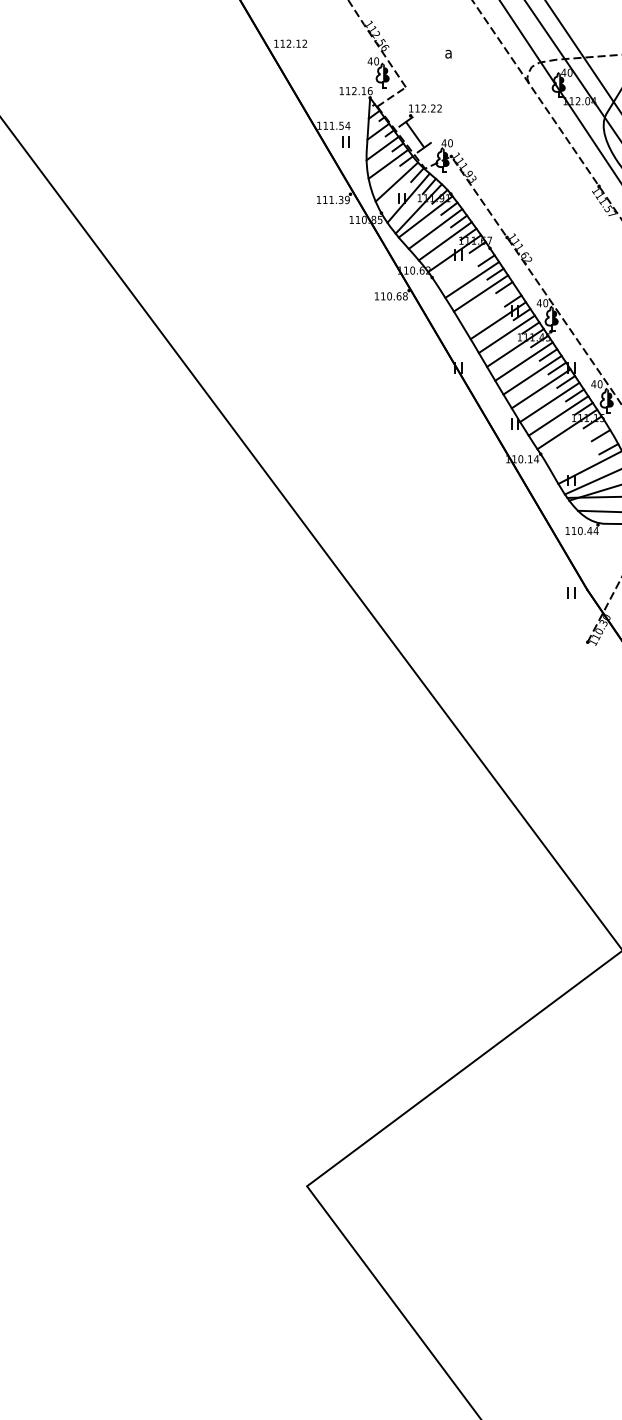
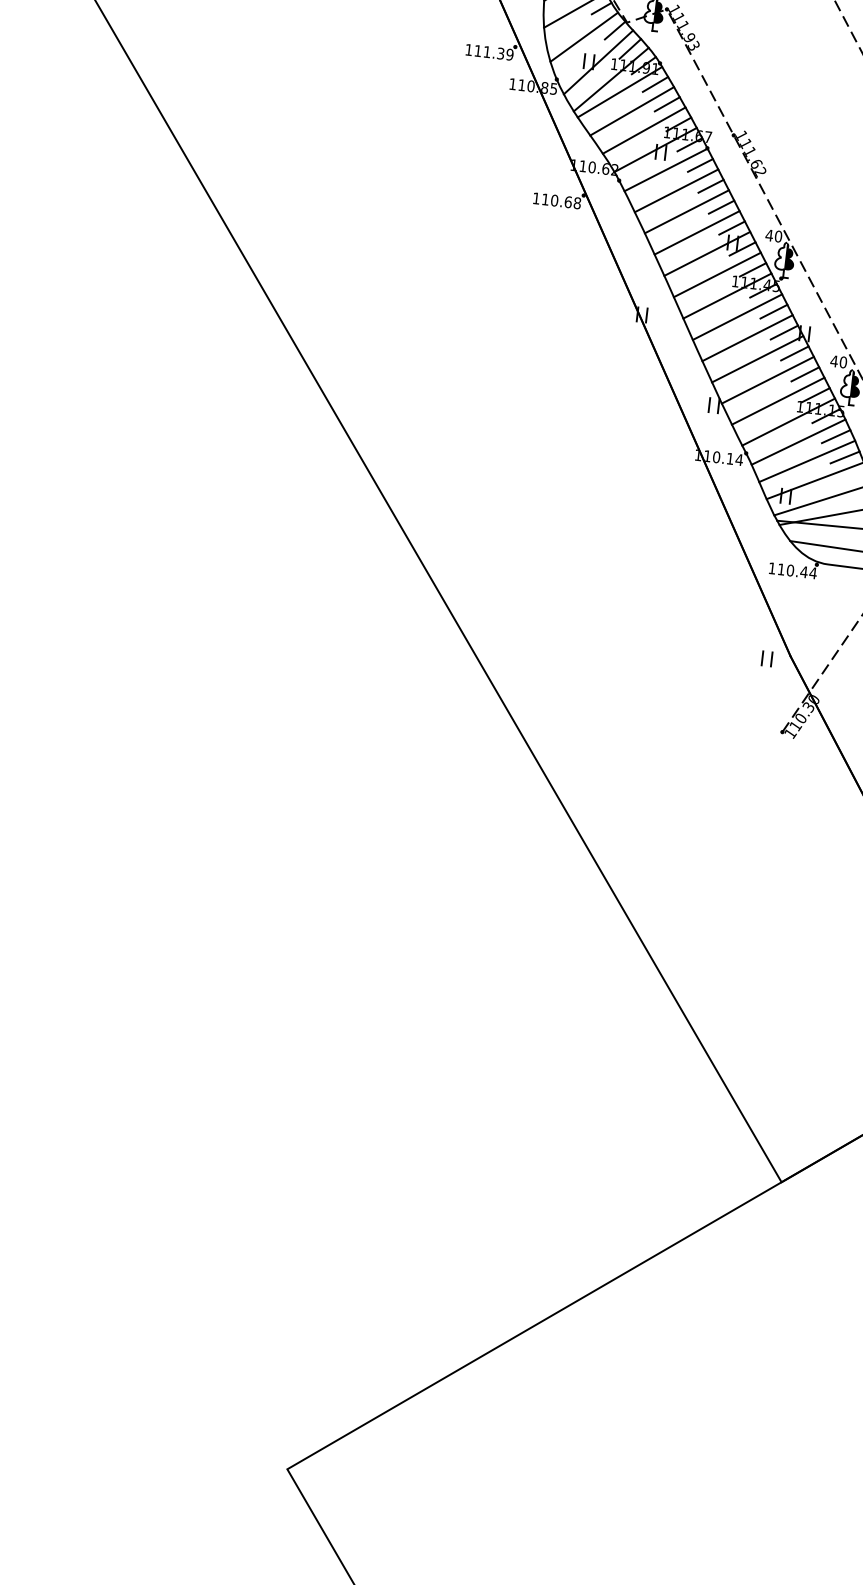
line: (463, 266) -> (666, 169), added
line: (489, 306) -> (696, 231), added
line: (575, 442) -> (798, 442), added
line: (582, 454) -> (806, 460), added

